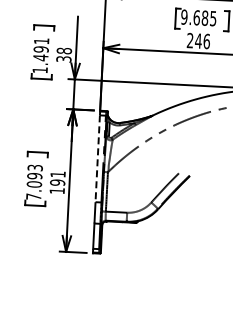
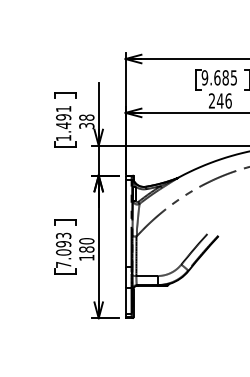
line: (97, 159) -> (125, 224), dashed -> solid
text: (57, 178) -> (86, 245), 191 -> 180

